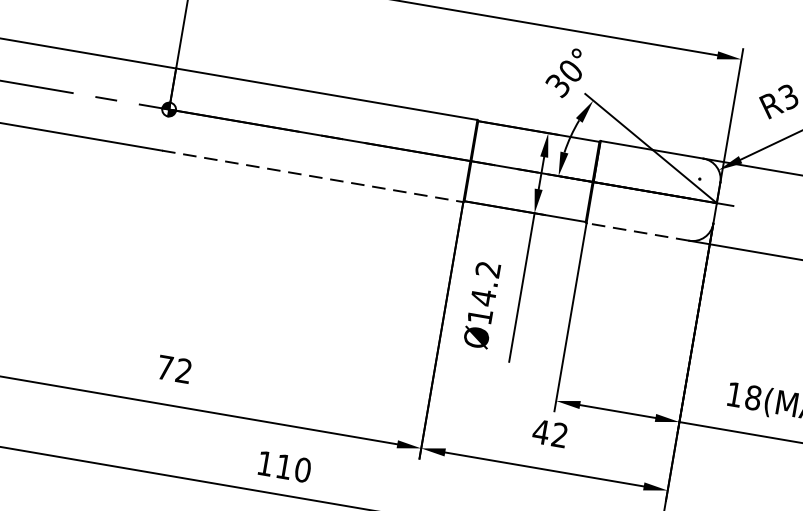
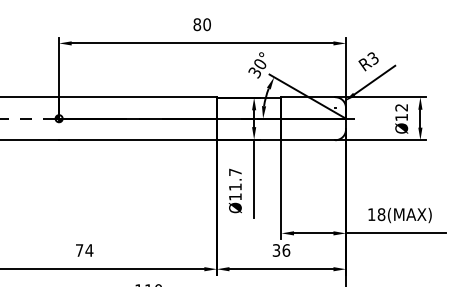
line: (313, 177) -> (138, 140), dashed -> solid
line: (638, 232) -> (308, 140), dashed -> solid
text: (486, 283) -> (235, 179), Ø14.2 -> Ø11.7
text: (184, 371) -> (89, 250), 72 -> 74
text: (550, 433) -> (281, 250), 42 -> 36

